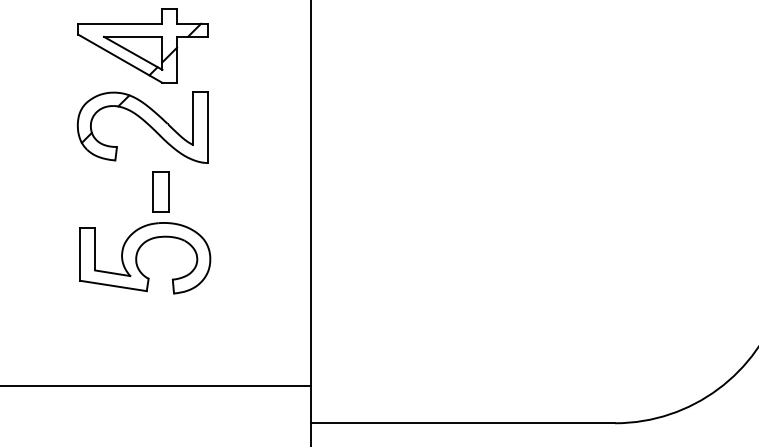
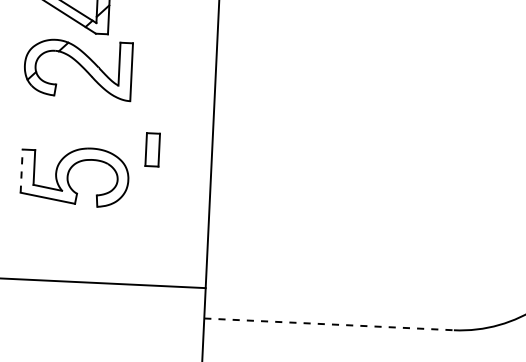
part: (160, 191) -> (152, 149), moved
line: (79, 253) -> (21, 170), solid -> dashed
line: (463, 423) -> (329, 324), solid -> dashed

